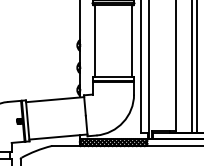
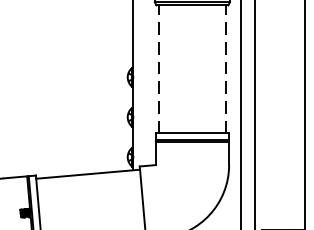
line: (94, 40) -> (158, 68), solid -> dashed
line: (132, 40) -> (226, 68), solid -> dashed

